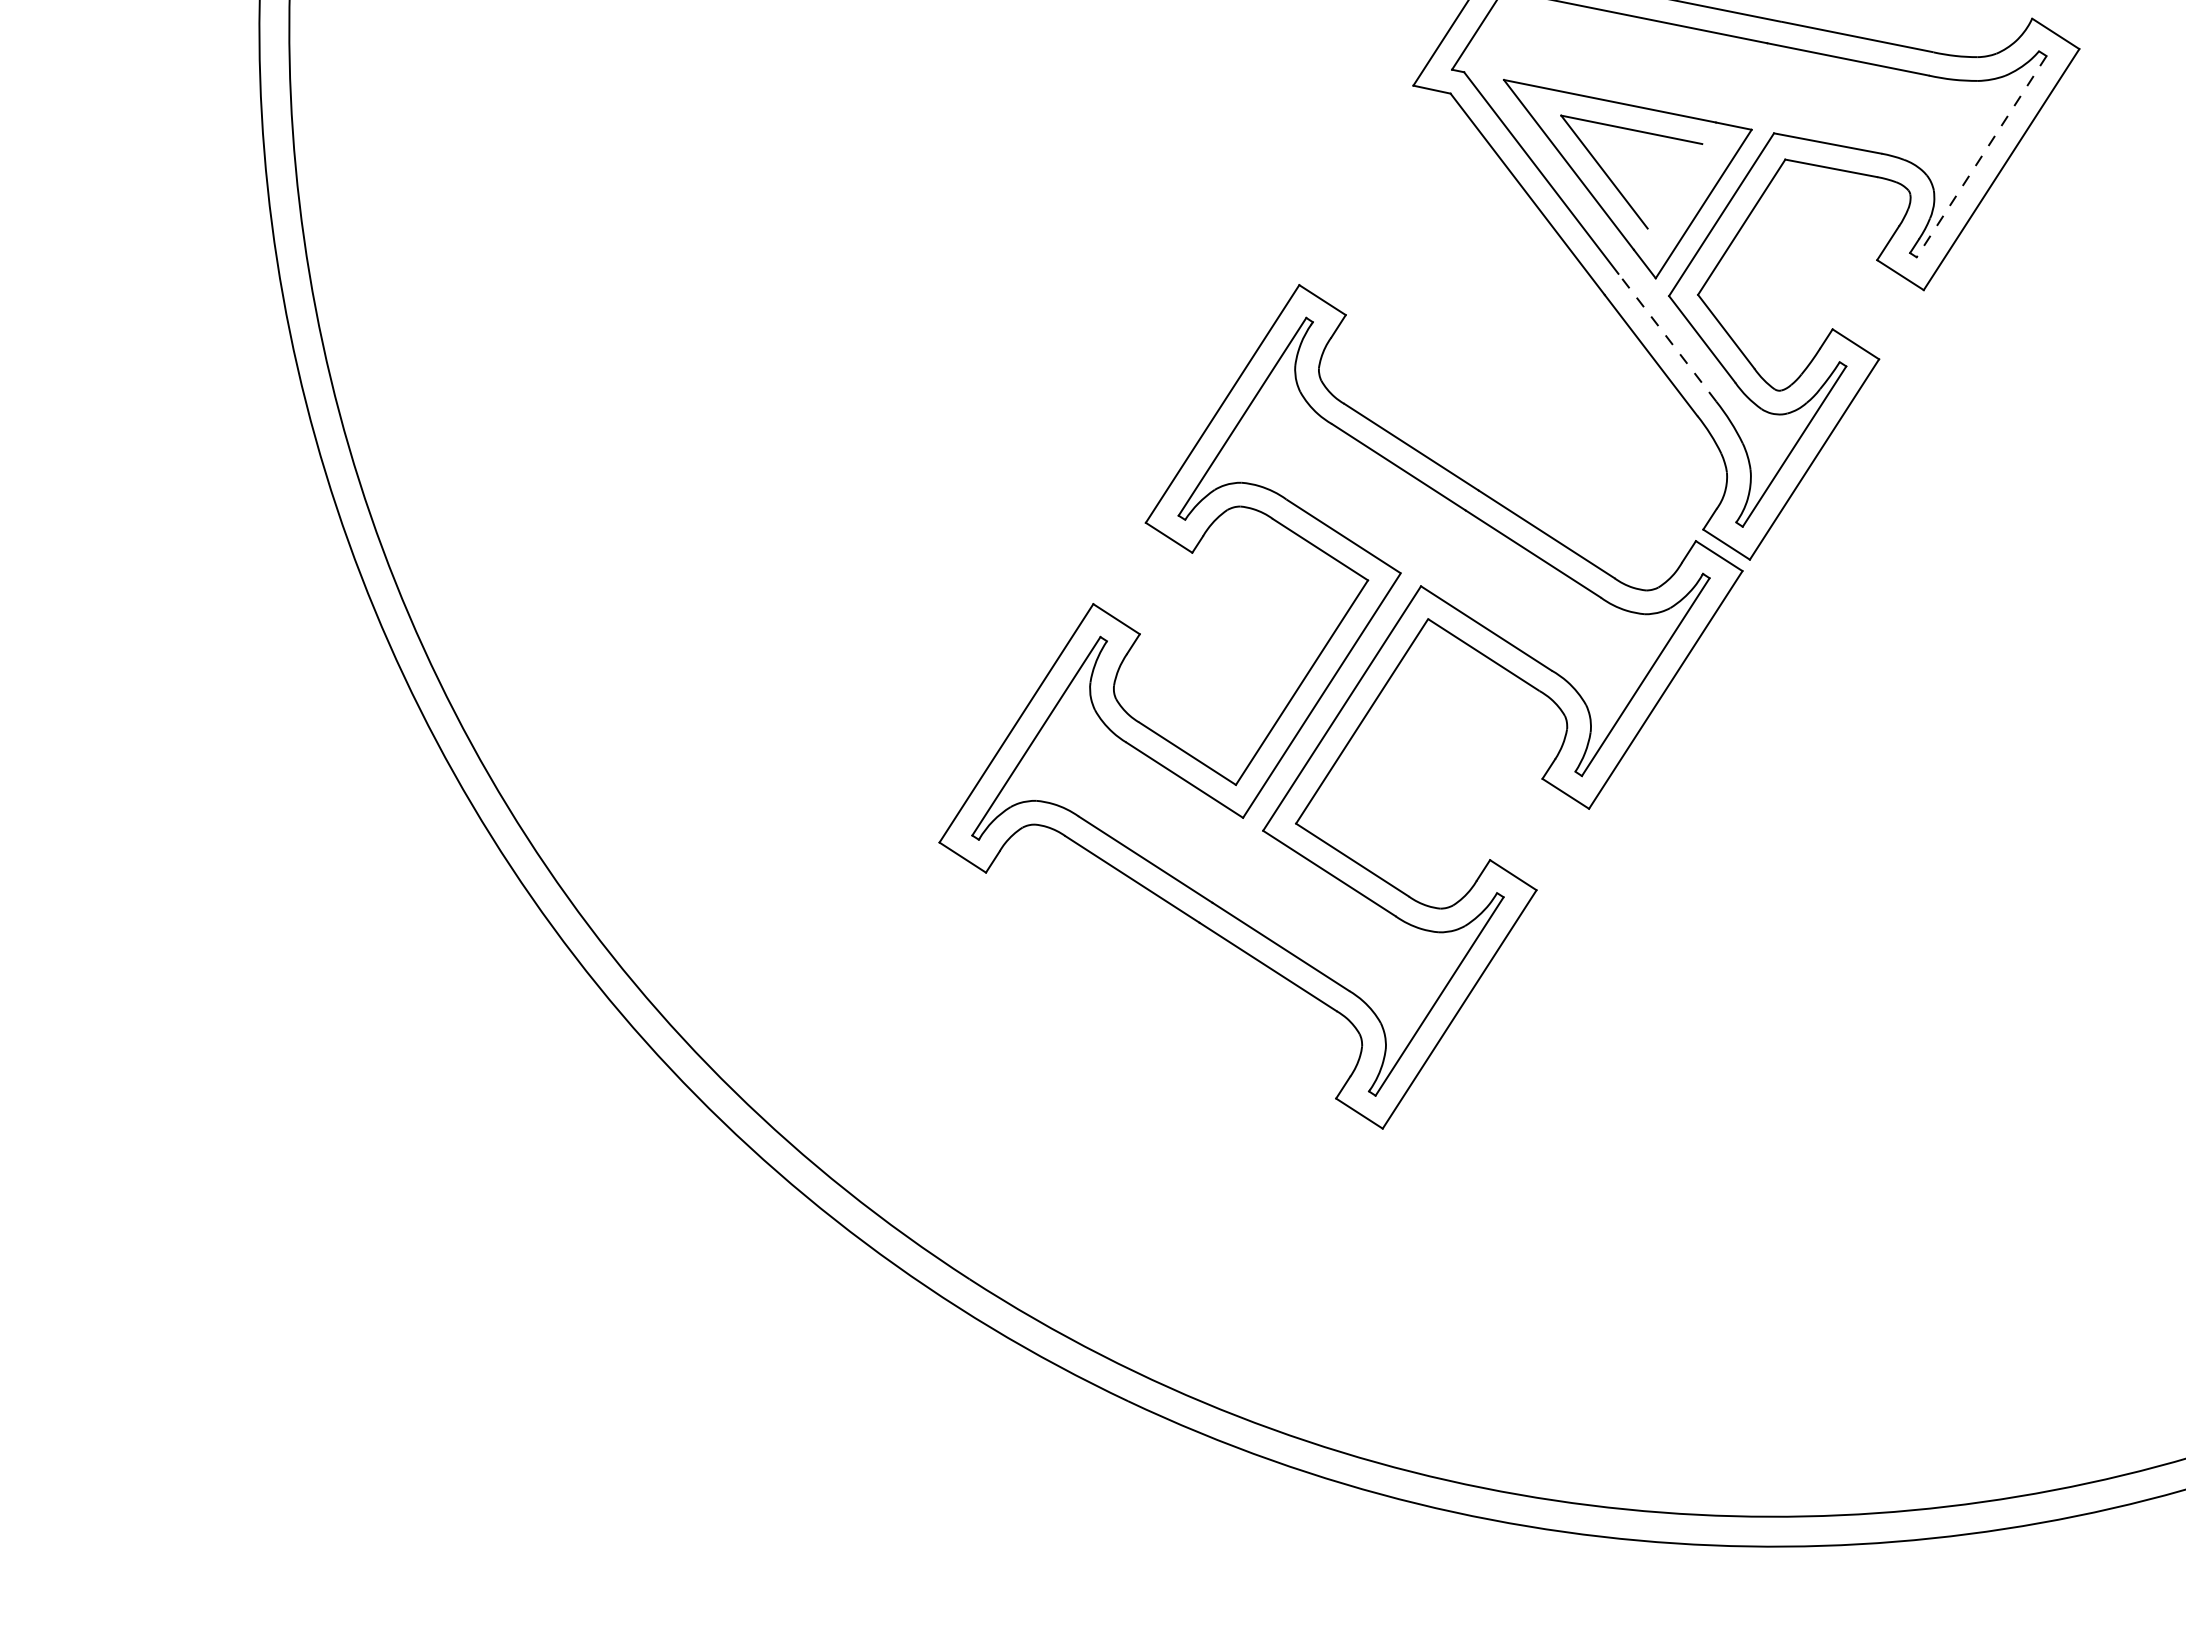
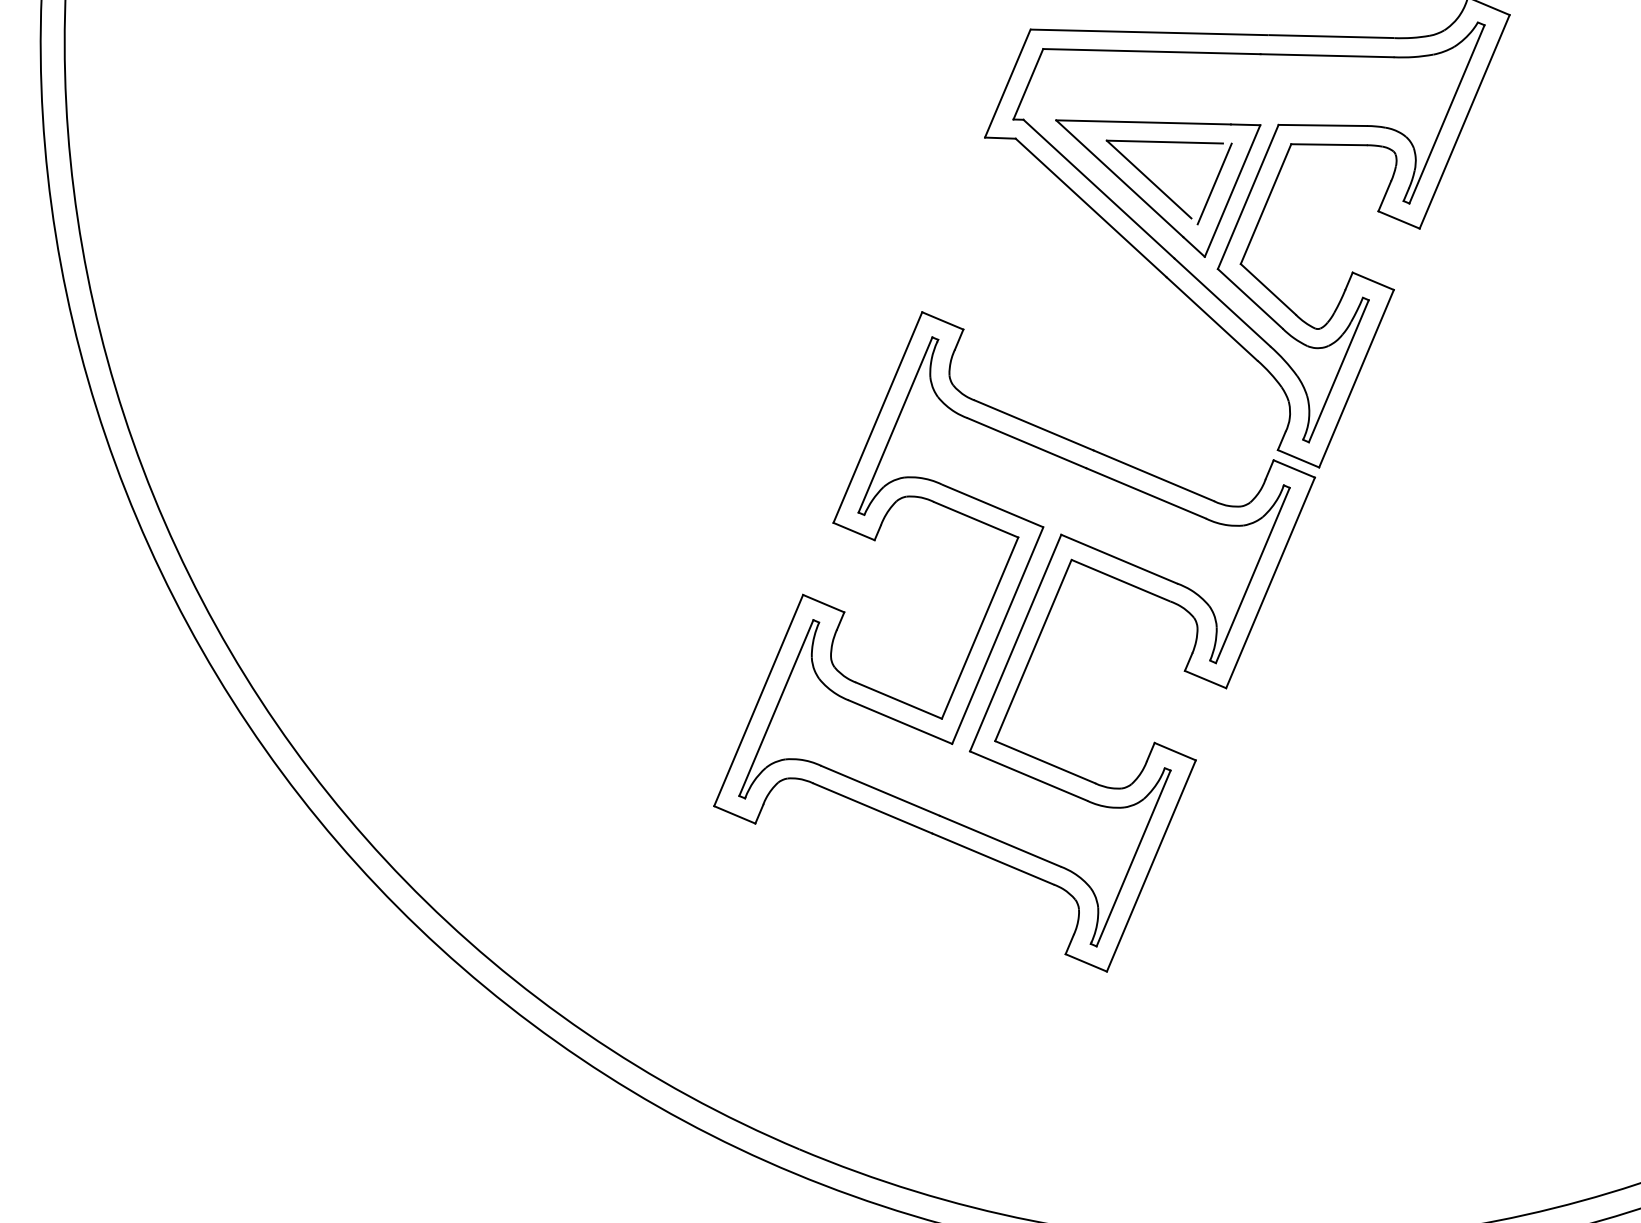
line: (1981, 156) -> (1446, 114), dashed -> solid
line: (1683, 191) -> (1214, 183), added
line: (1667, 337) -> (1222, 302), dashed -> solid

